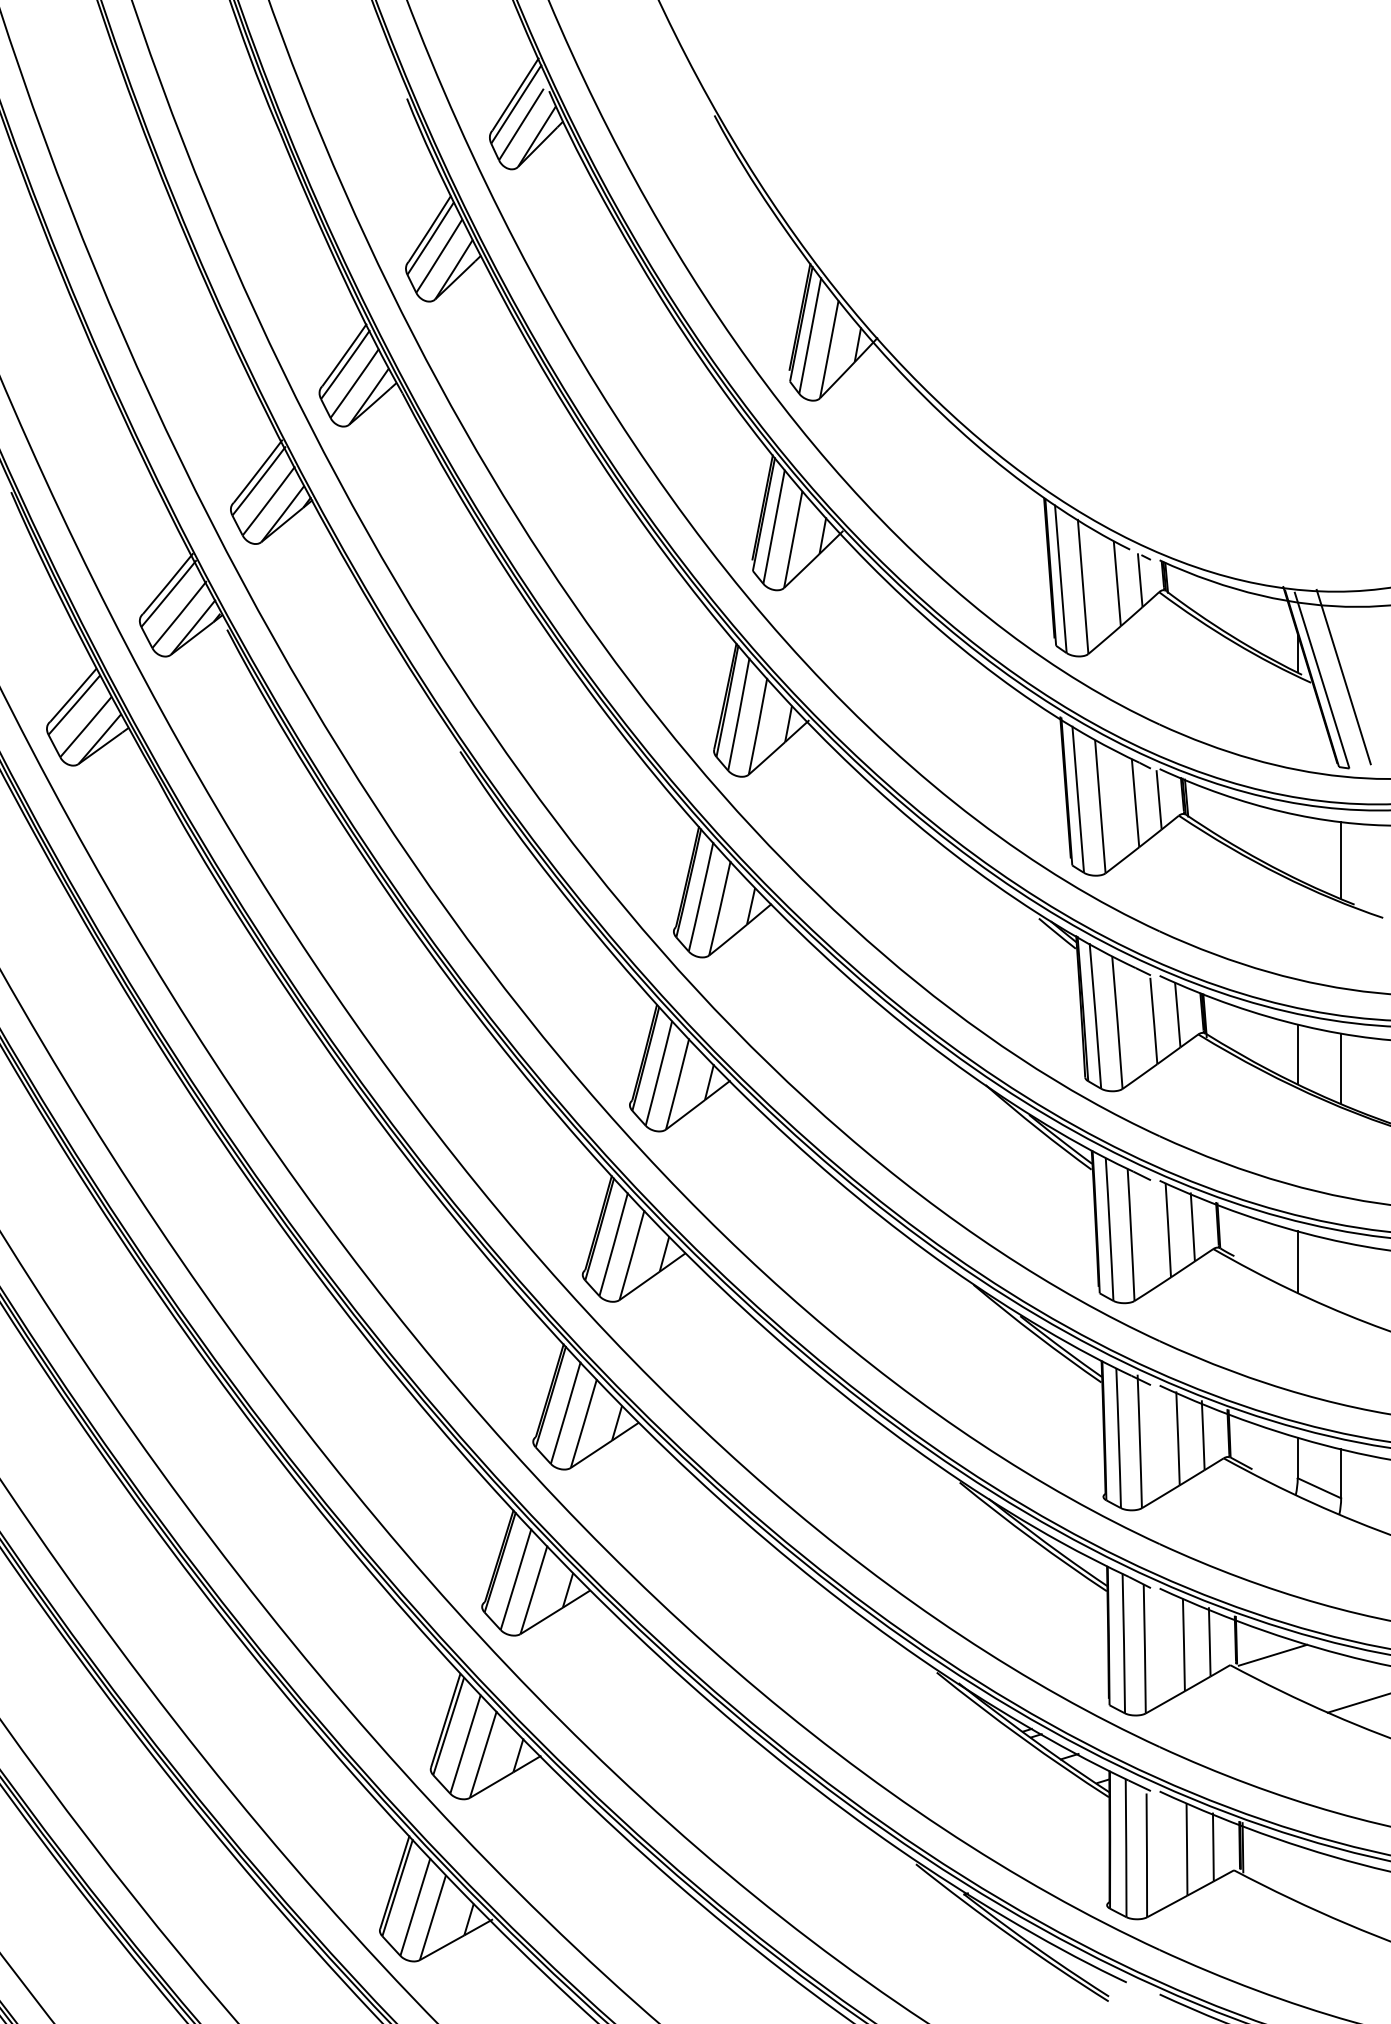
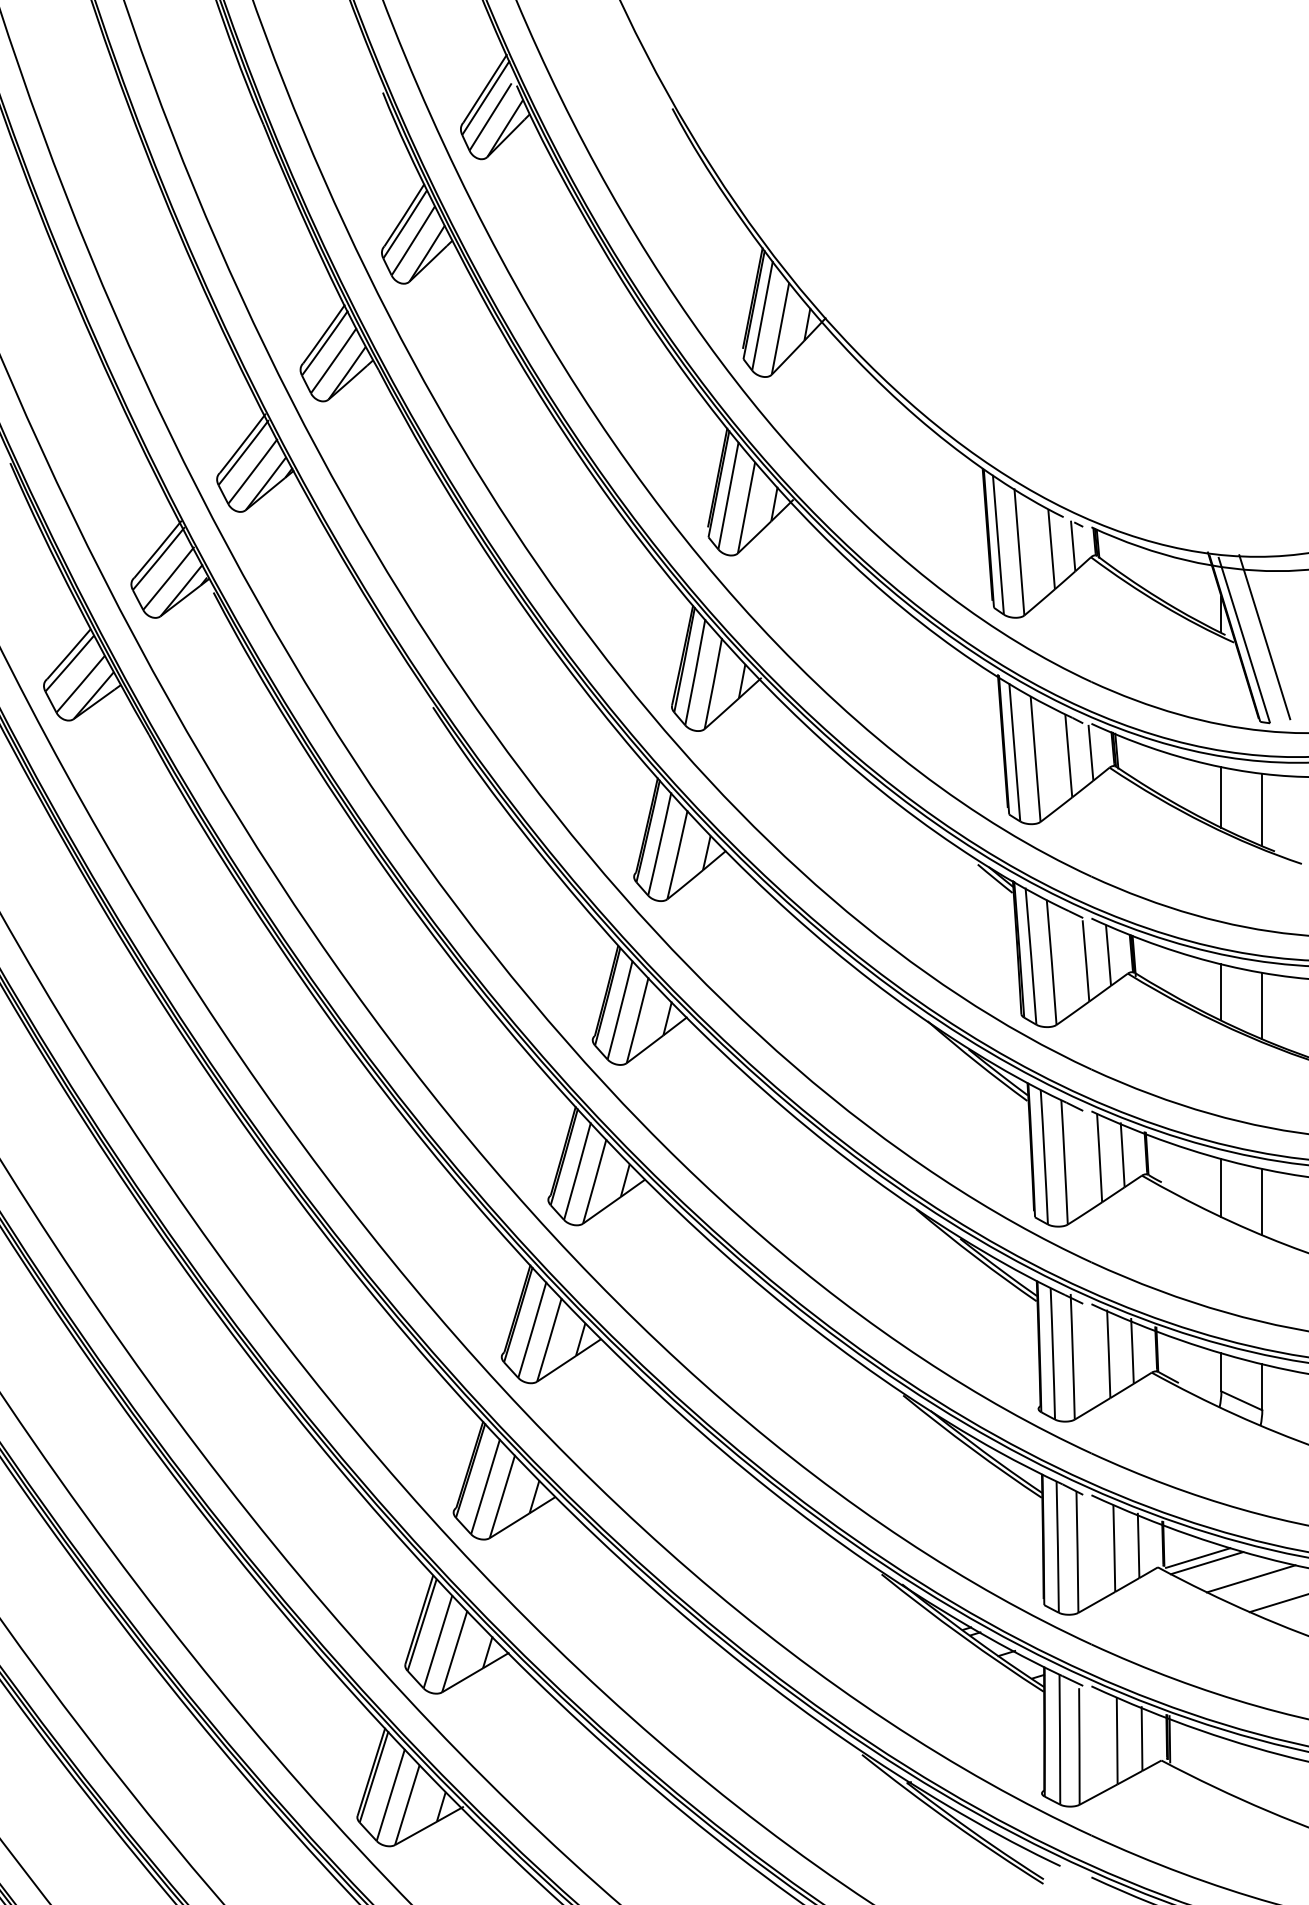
line: (1297, 847) -> (1221, 797), added
line: (1341, 1276) -> (1262, 1201), added
line: (1282, 1660) -> (1207, 1562), added
line: (1329, 1676) -> (1251, 1578), added

